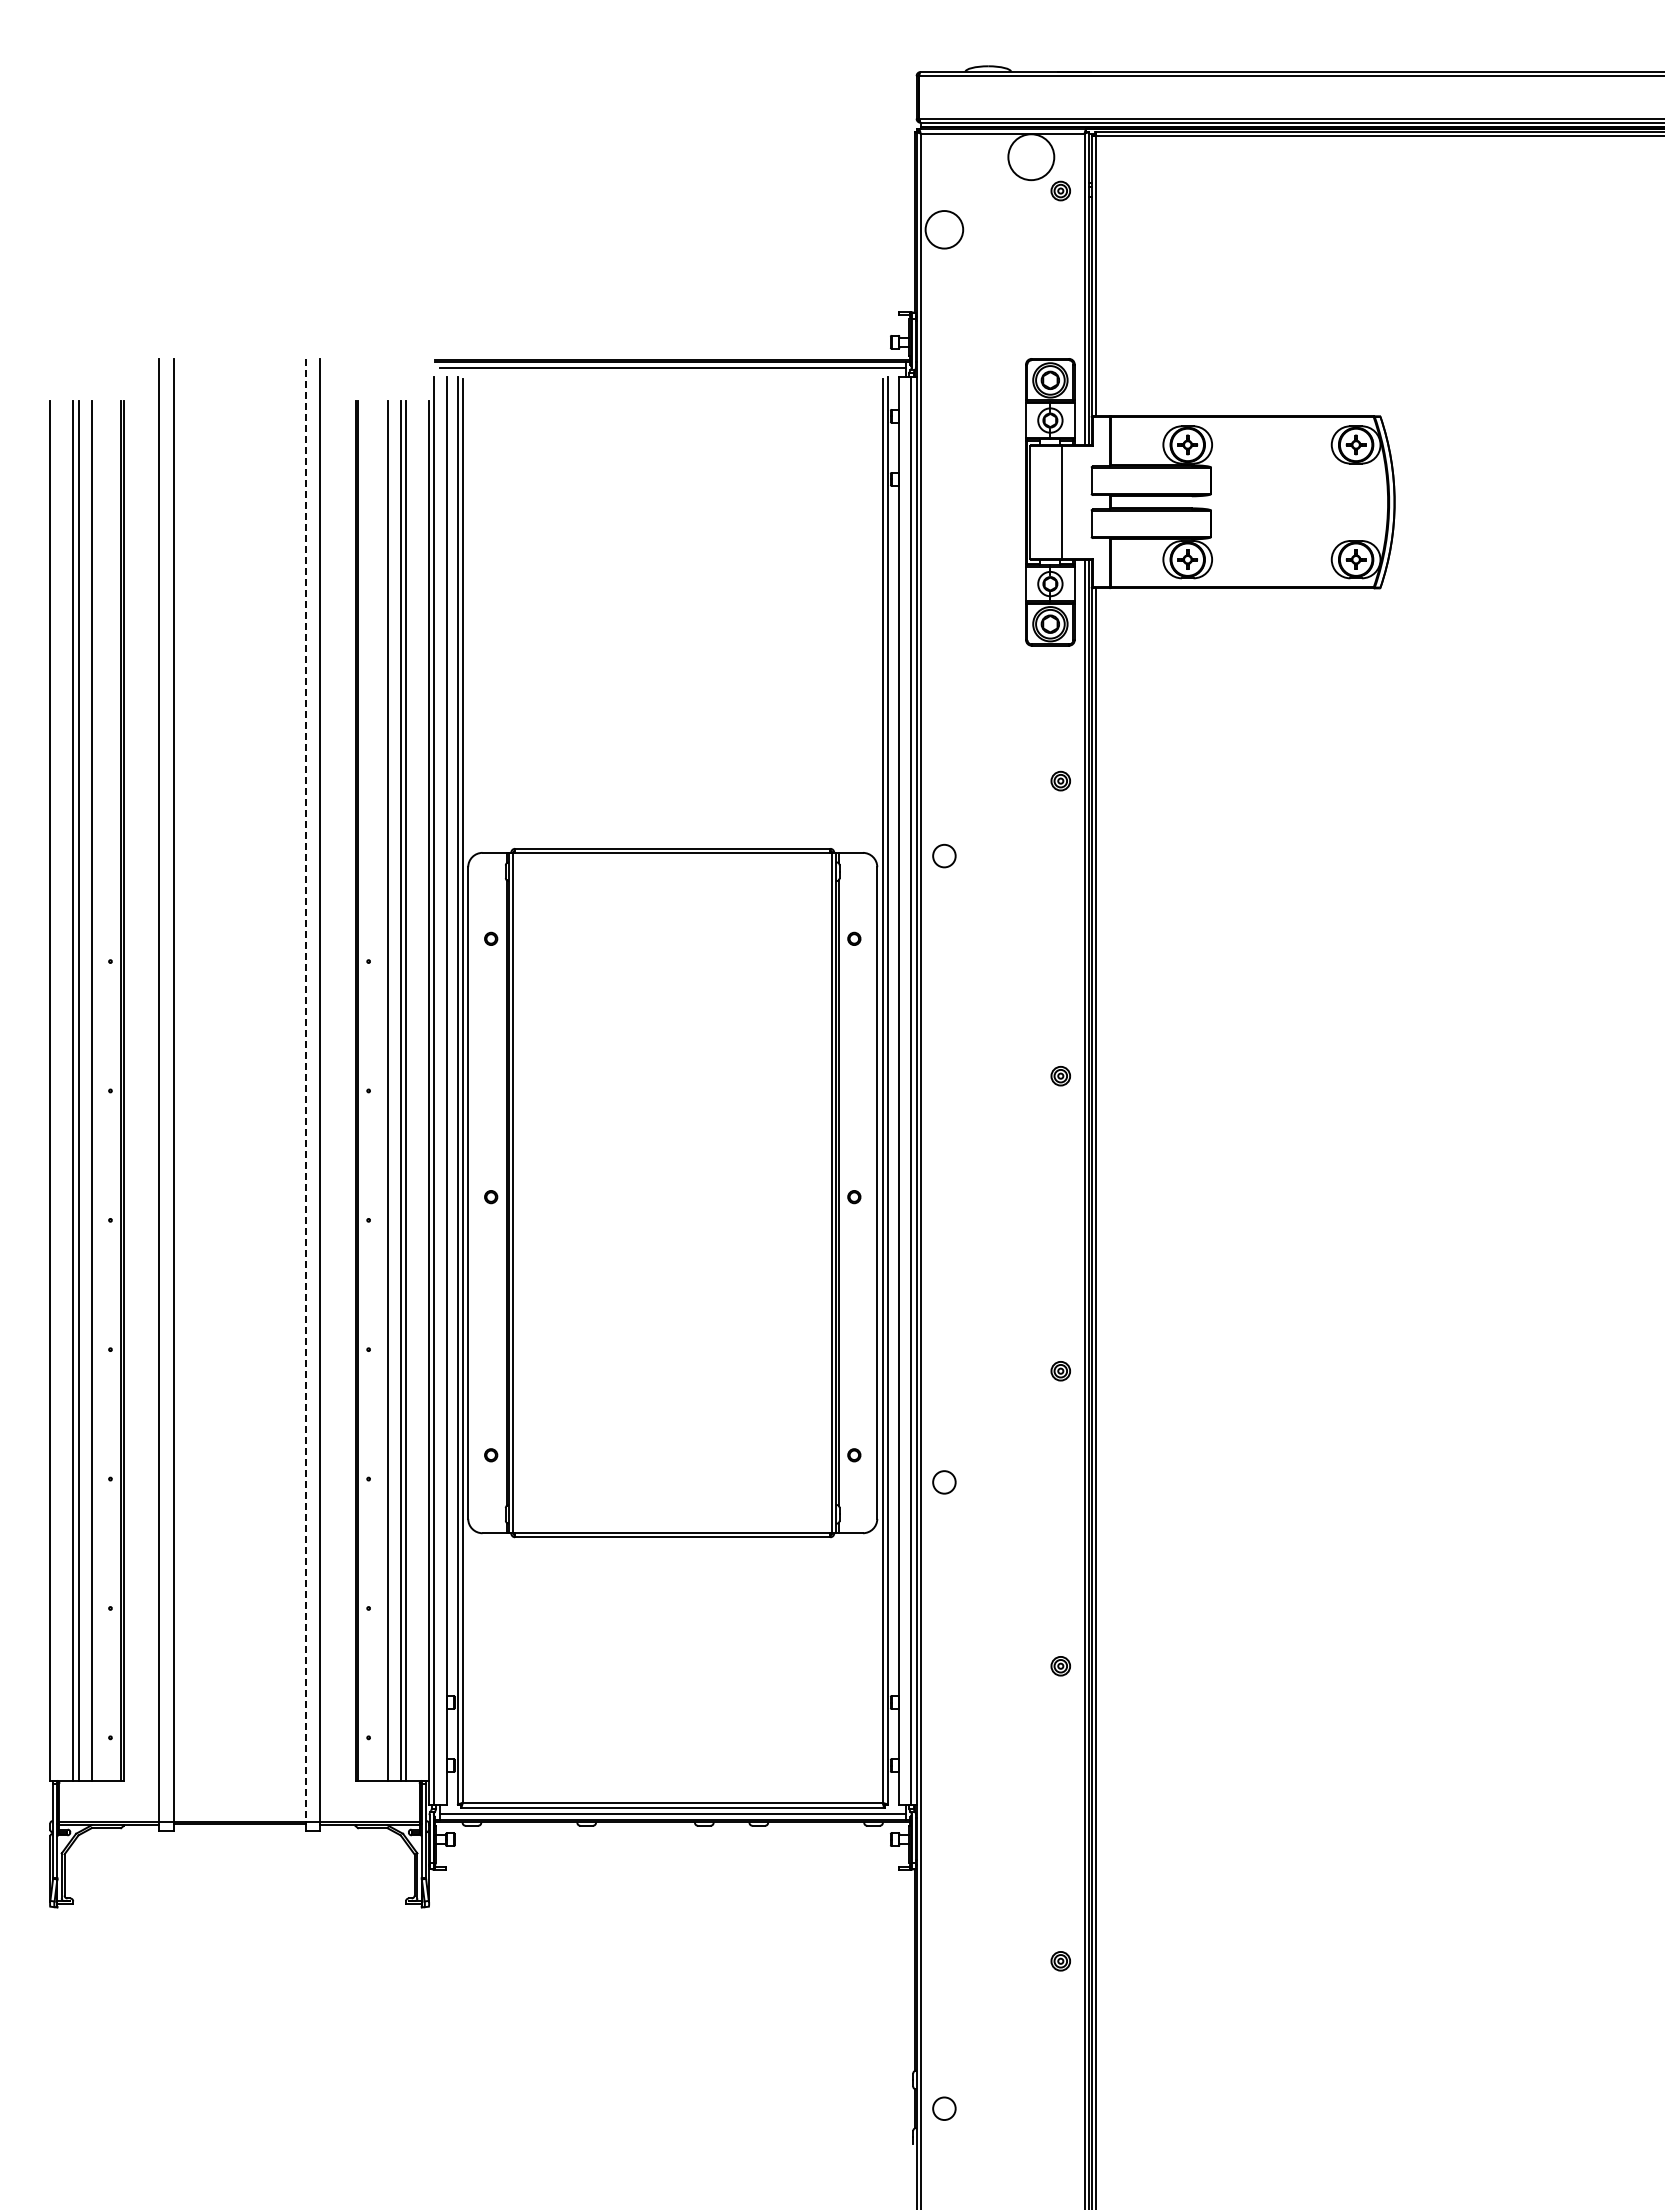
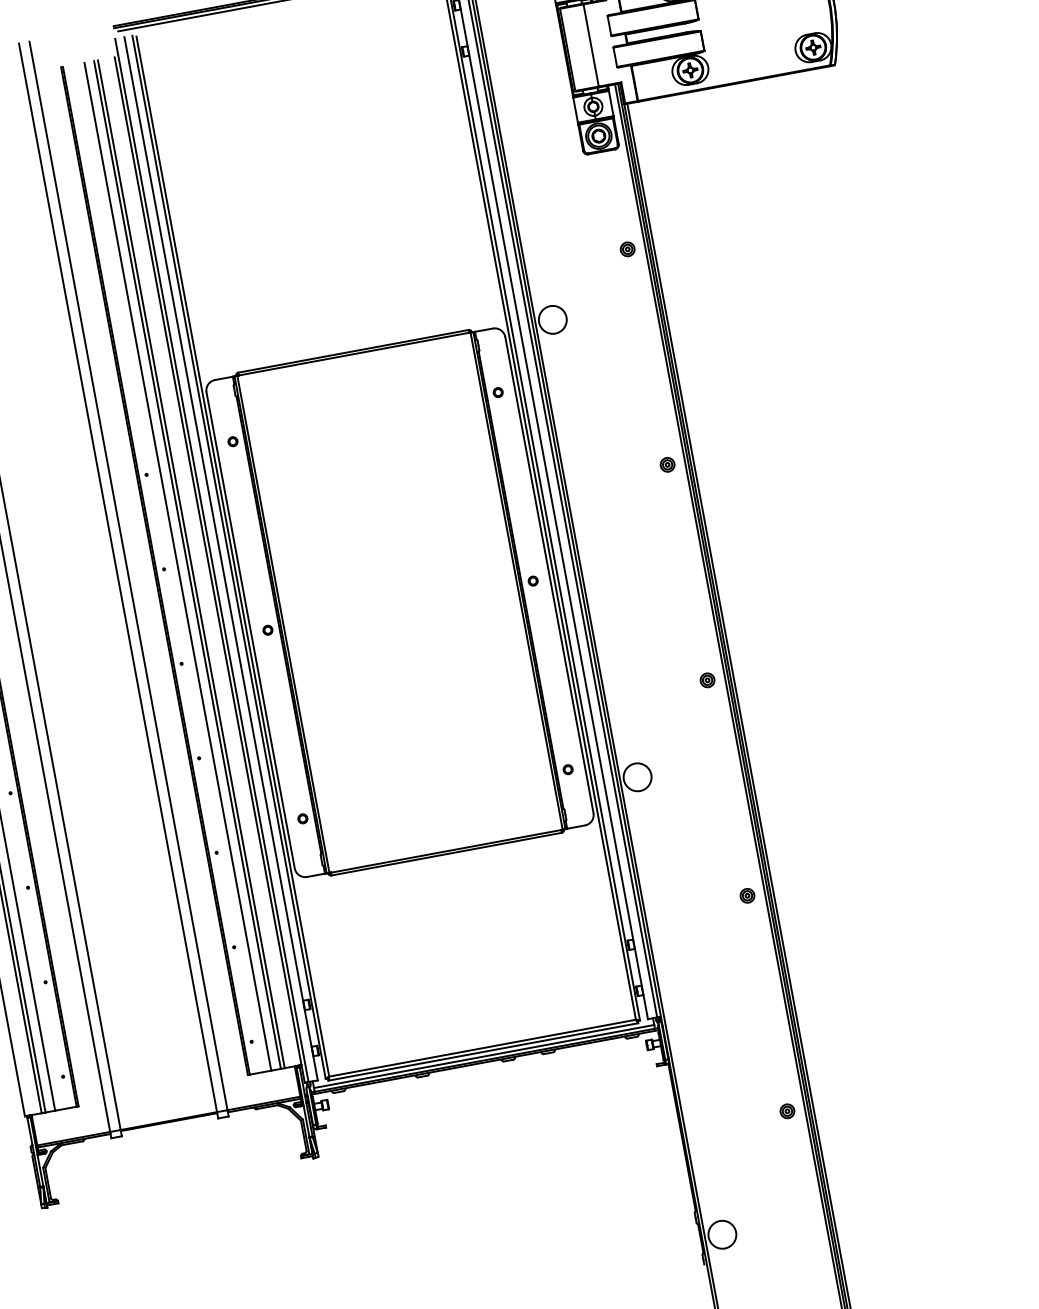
circle: (944, 855) -> (552, 319), size x1.67
line: (305, 1091) -> (118, 578), dashed -> solid
circle: (944, 1482) -> (637, 777), size x1.67
circle: (944, 2108) -> (722, 1234), size x1.67

